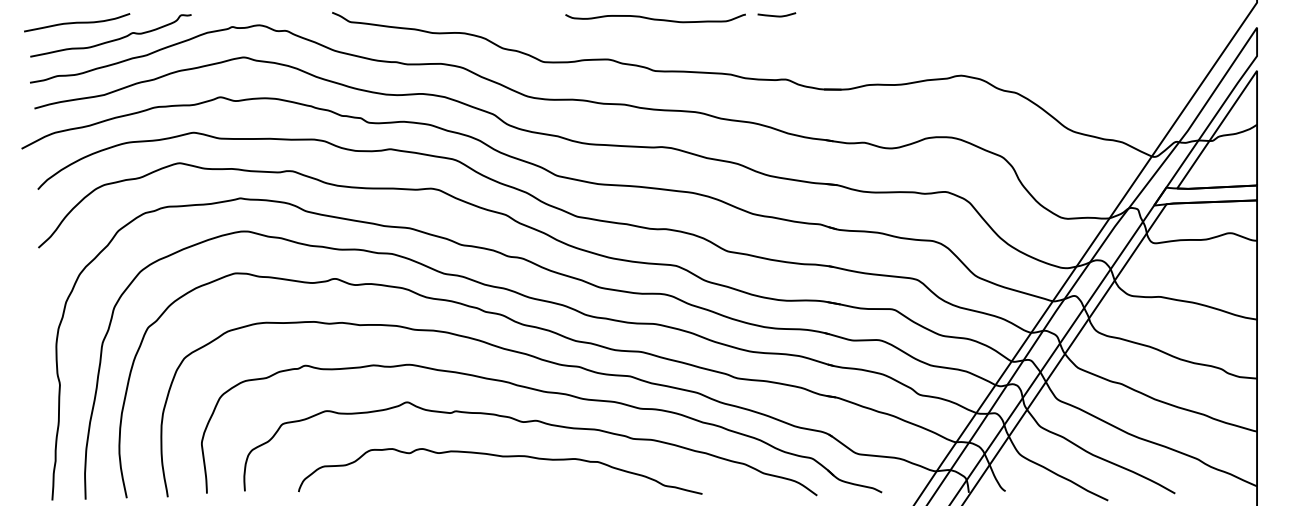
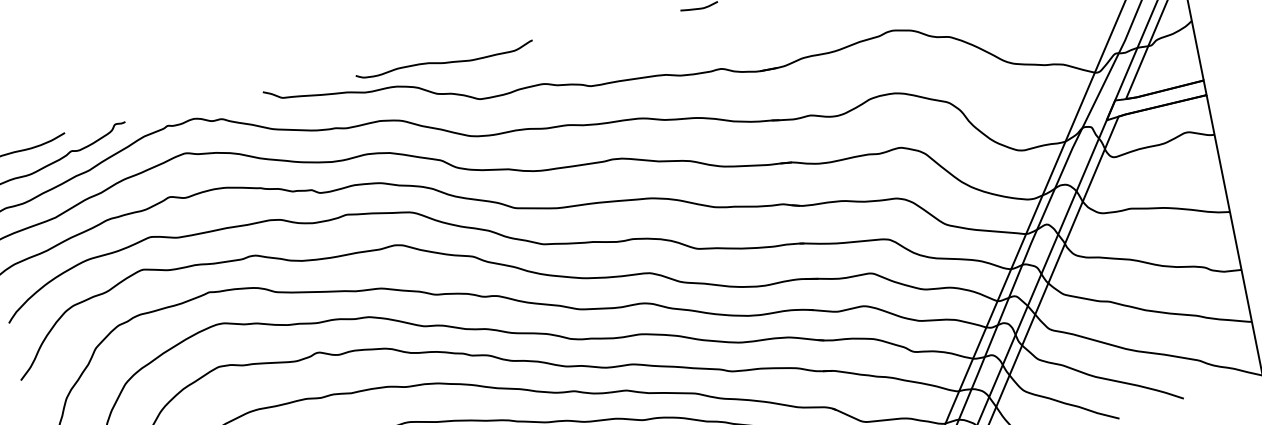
curve: (655, 18) -> (444, 61), moved

